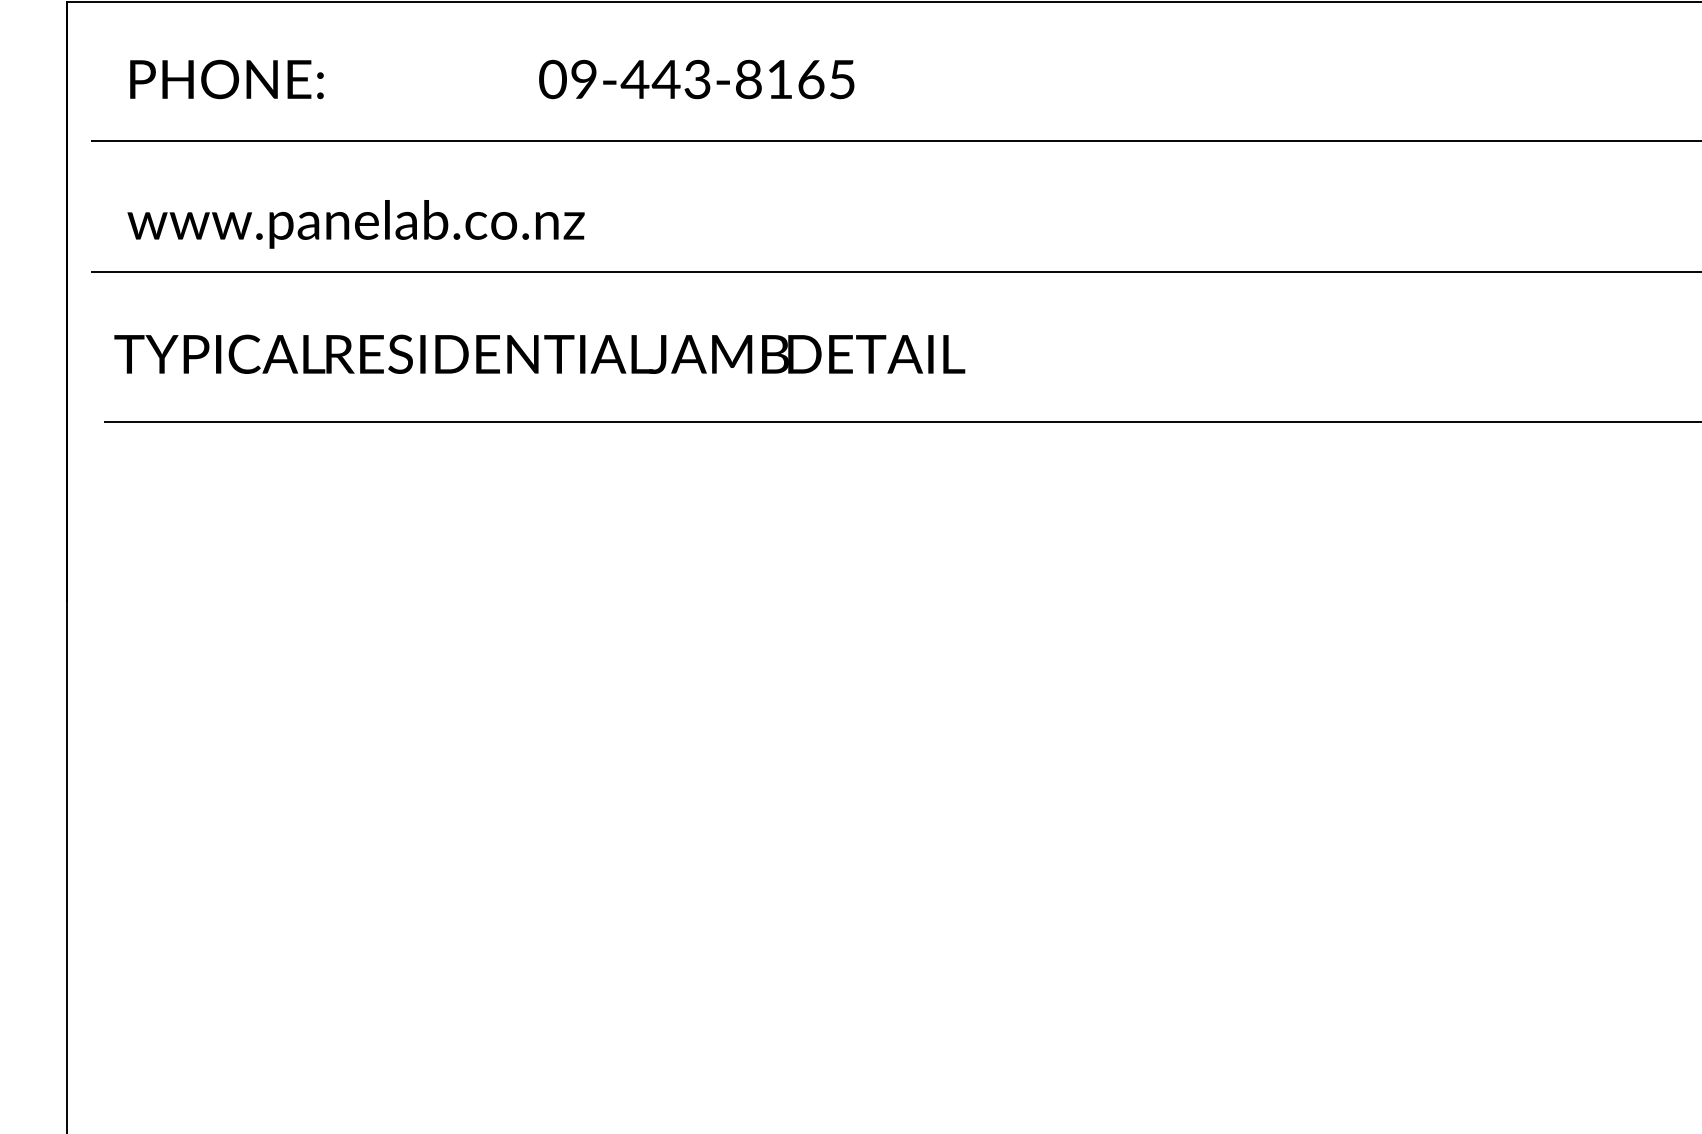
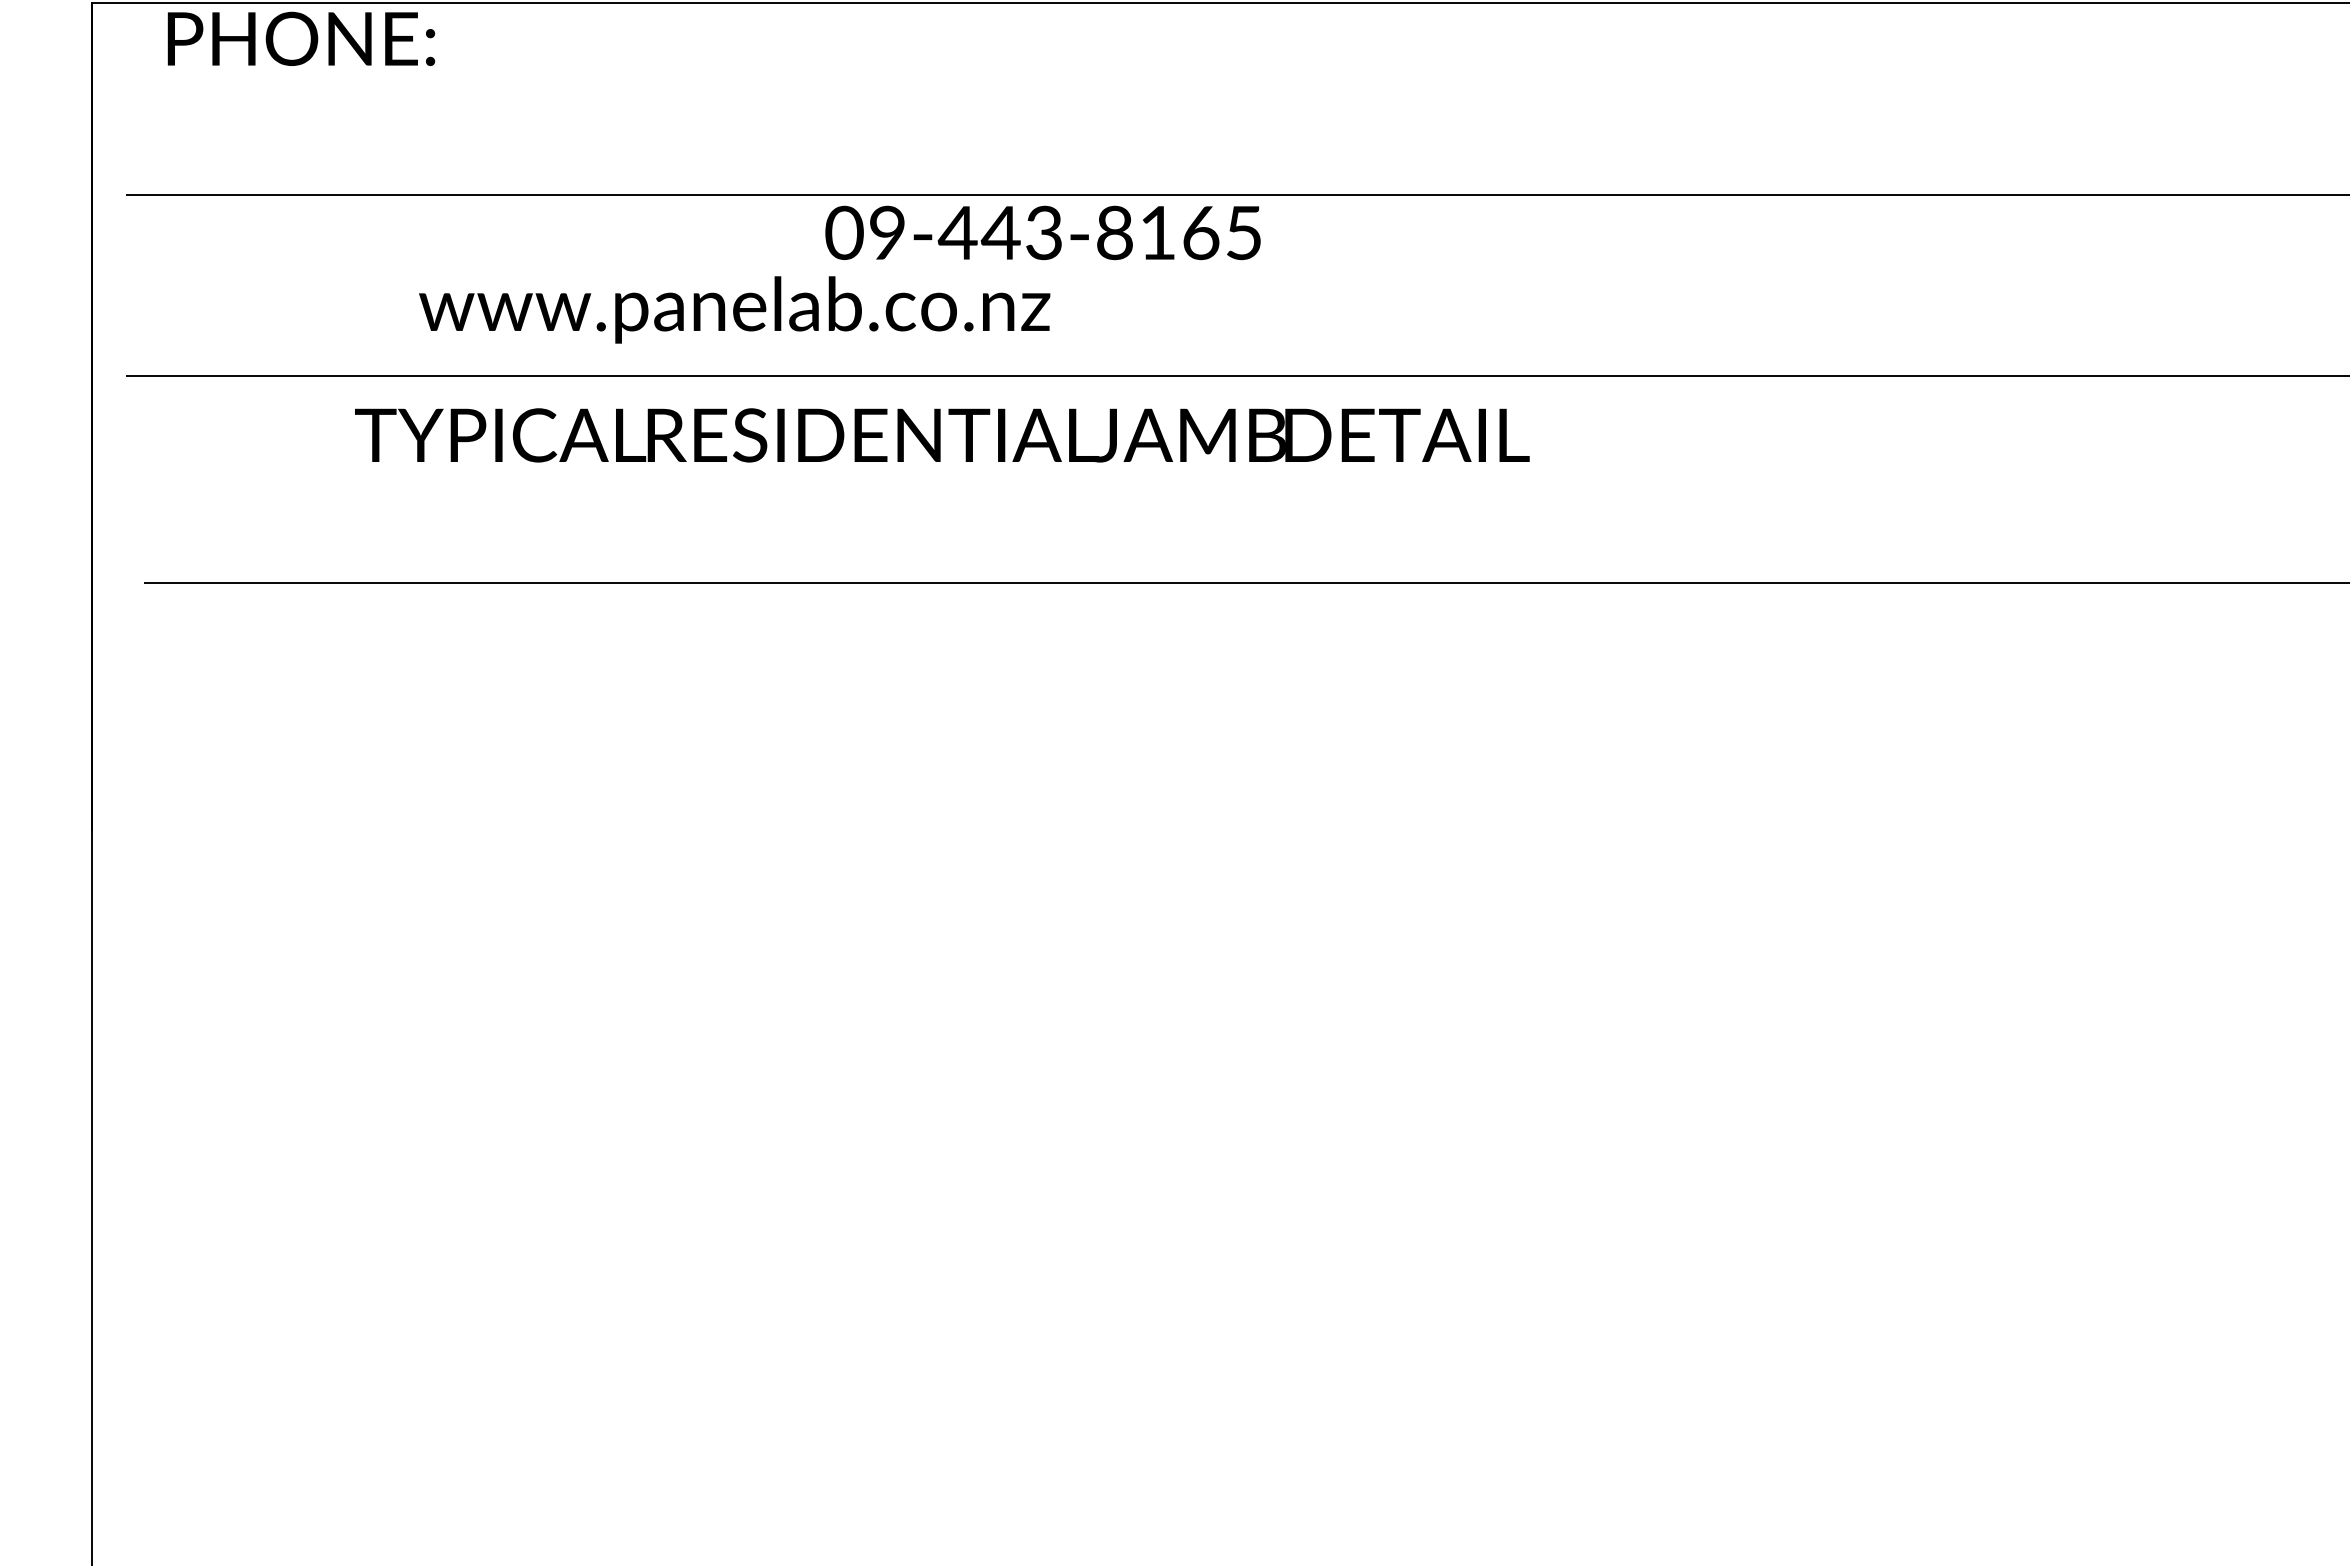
text: (227, 79) -> (301, 38), moved
text: (696, 79) -> (1042, 232), moved
text: (355, 224) -> (734, 309), moved
text: (539, 354) -> (942, 435), moved

